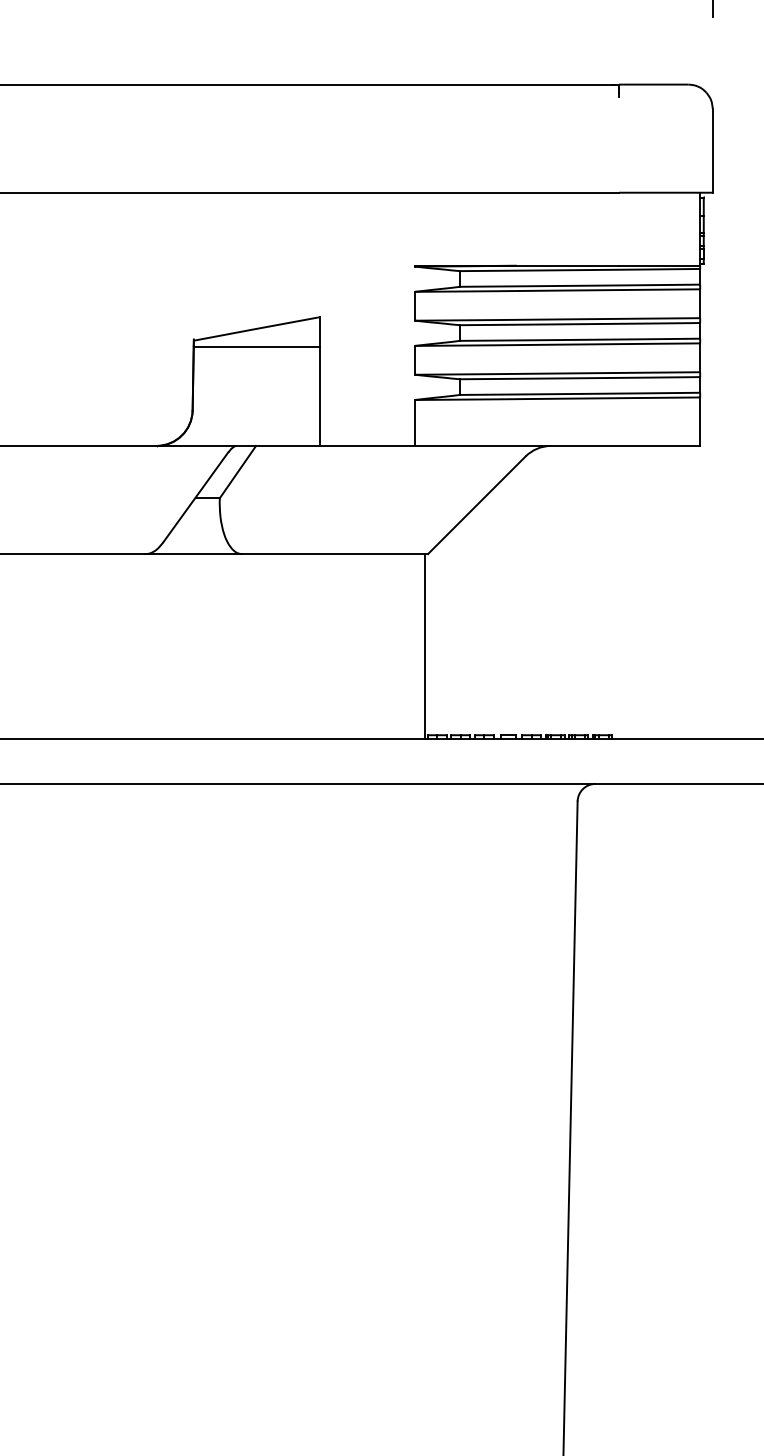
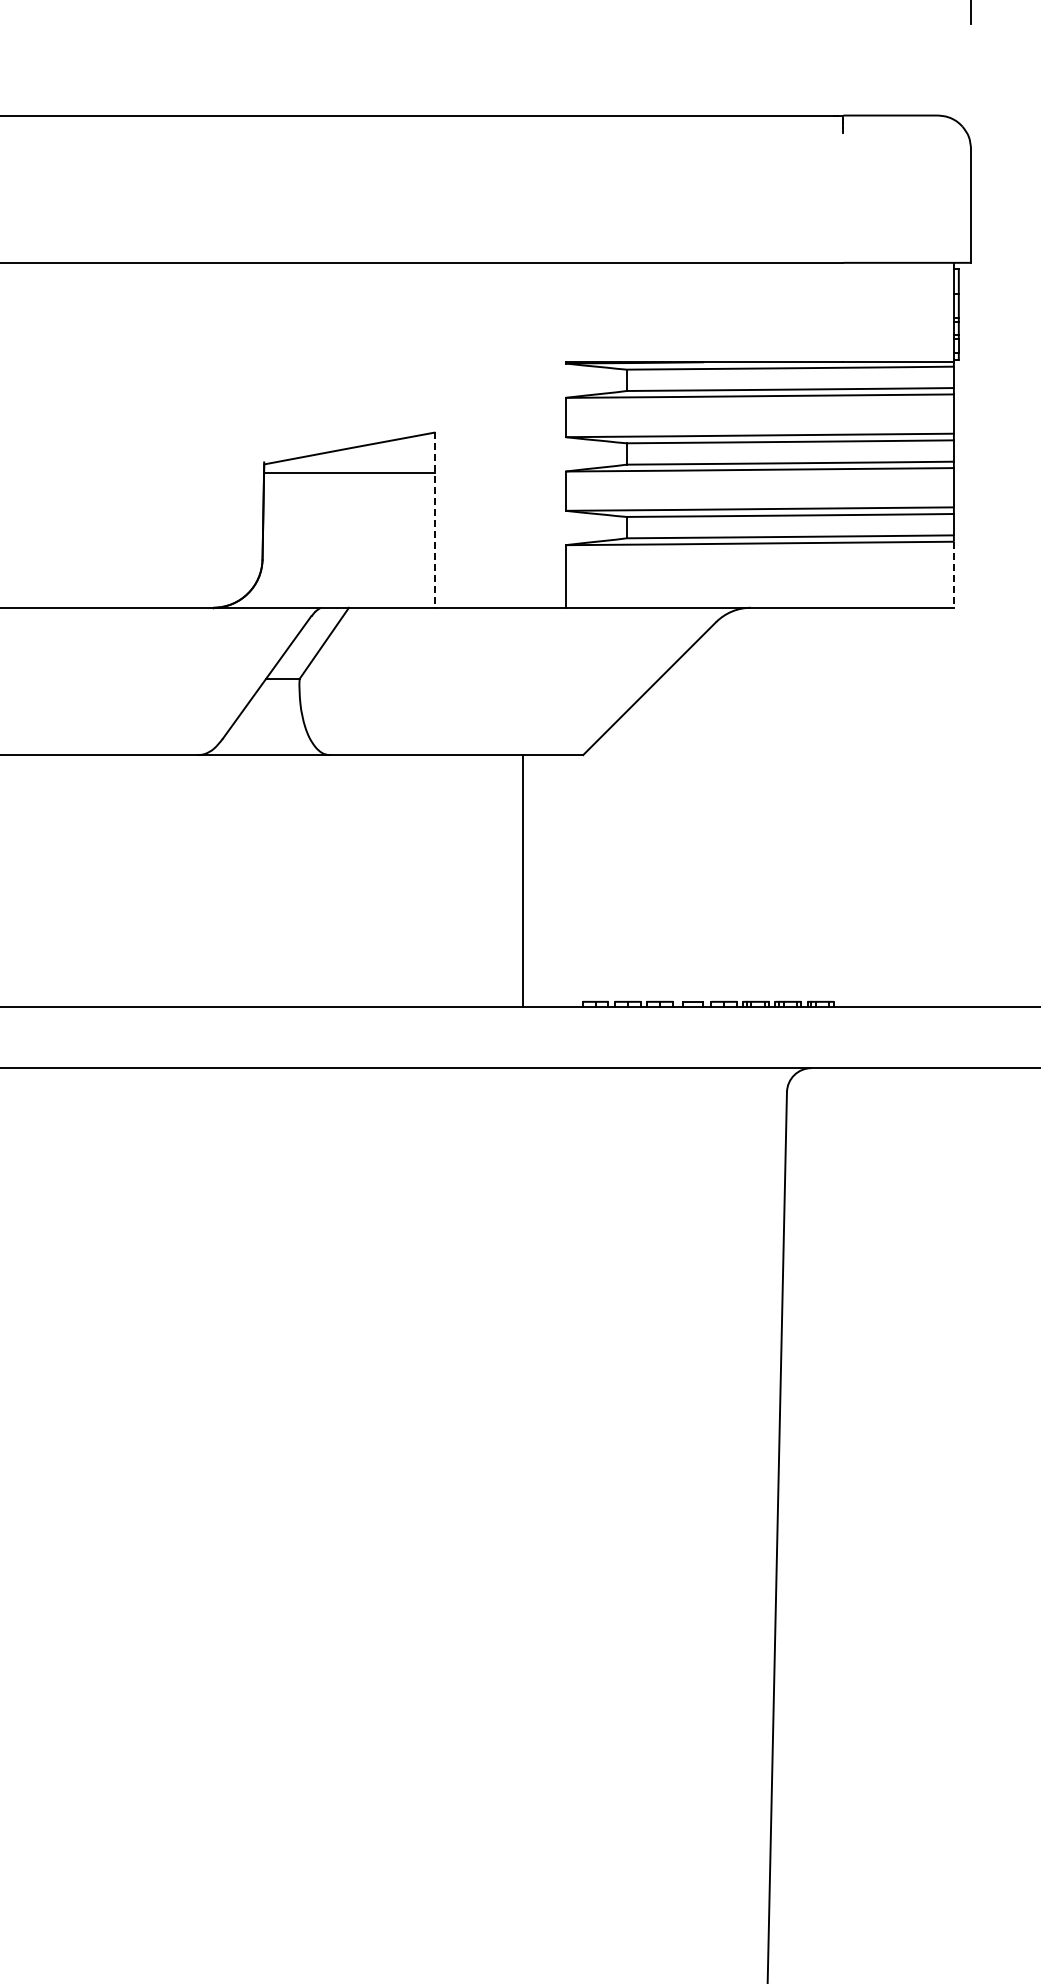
line: (319, 381) -> (435, 520), solid -> dashed
line: (699, 422) -> (953, 575), solid -> dashed
line: (425, 646) -> (522, 880), moved

